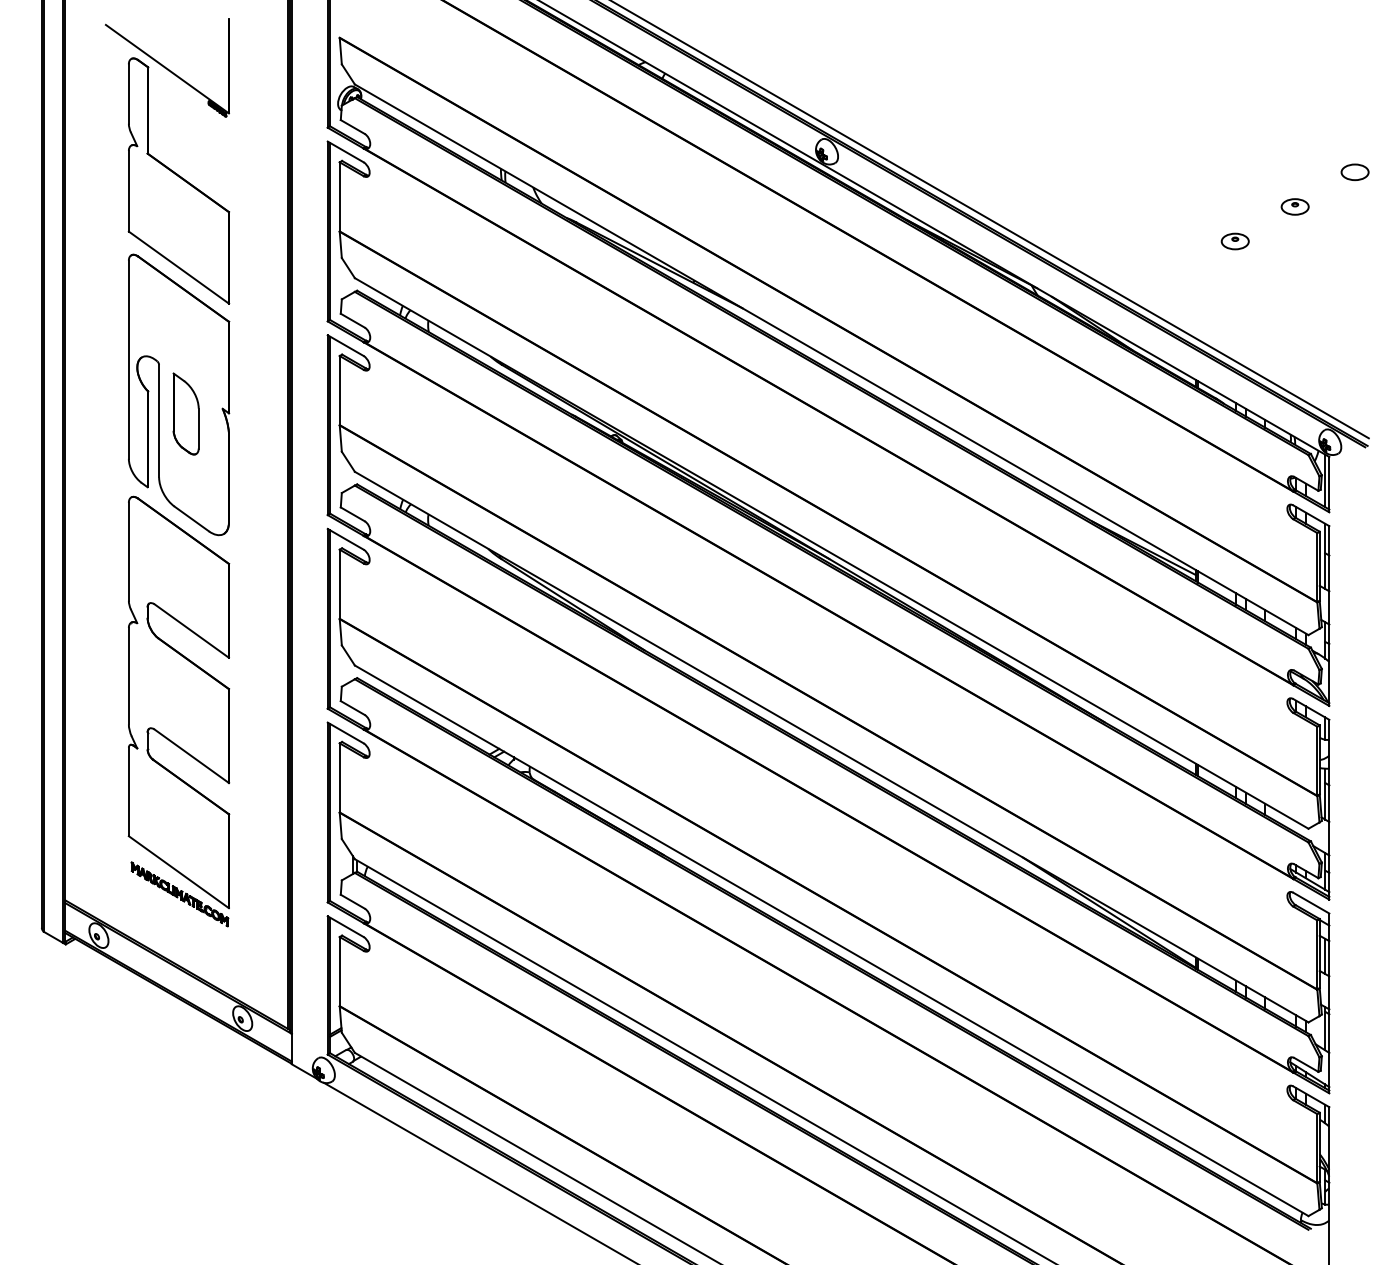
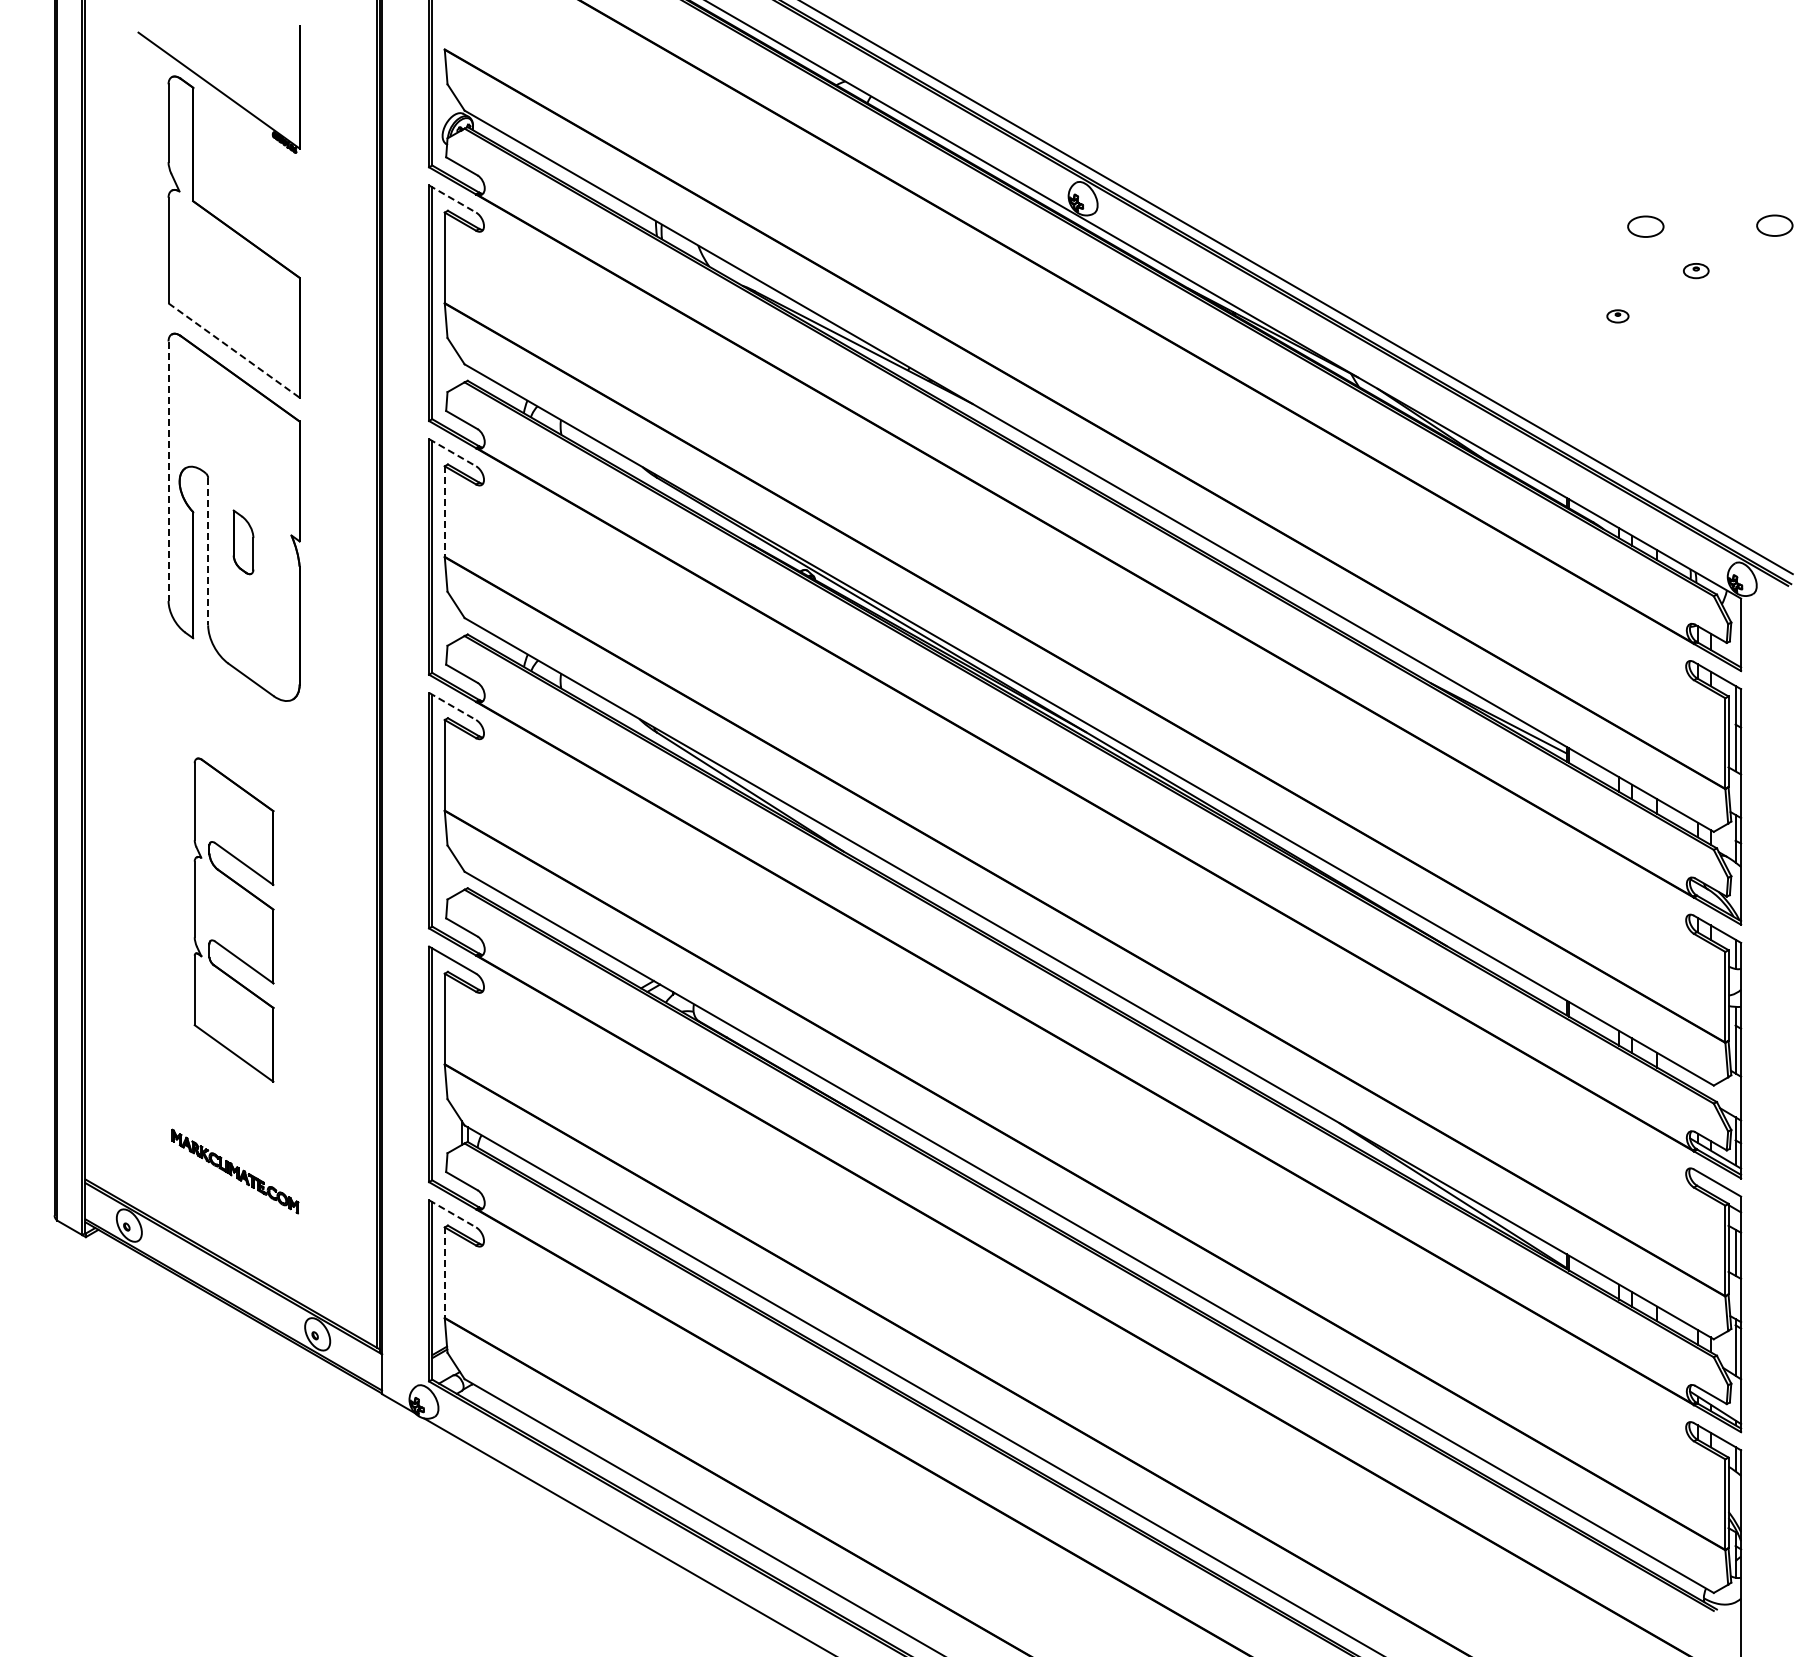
line: (346, 152) -> (453, 199), solid -> dashed
part: (1256, 172) -> (1645, 226), added
part: (1294, 206) -> (1695, 270), size x0.7
part: (1234, 241) -> (1617, 316), size x0.6
line: (179, 267) -> (234, 350), solid -> dashed
line: (346, 345) -> (453, 452), solid -> dashed
line: (128, 359) -> (168, 471), solid -> dashed
line: (339, 391) -> (444, 512), solid -> dashed
part: (186, 414) -> (243, 542), size x0.6
line: (159, 421) -> (208, 551), solid -> dashed
line: (1325, 480) -> (1735, 629), removed
line: (346, 539) -> (453, 706), solid -> dashed
part: (178, 701) -> (233, 919), size x0.6
line: (346, 927) -> (453, 1214), solid -> dashed
line: (339, 972) -> (444, 1273), solid -> dashed

